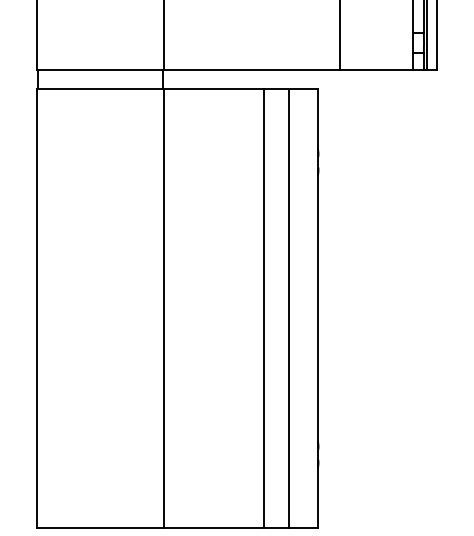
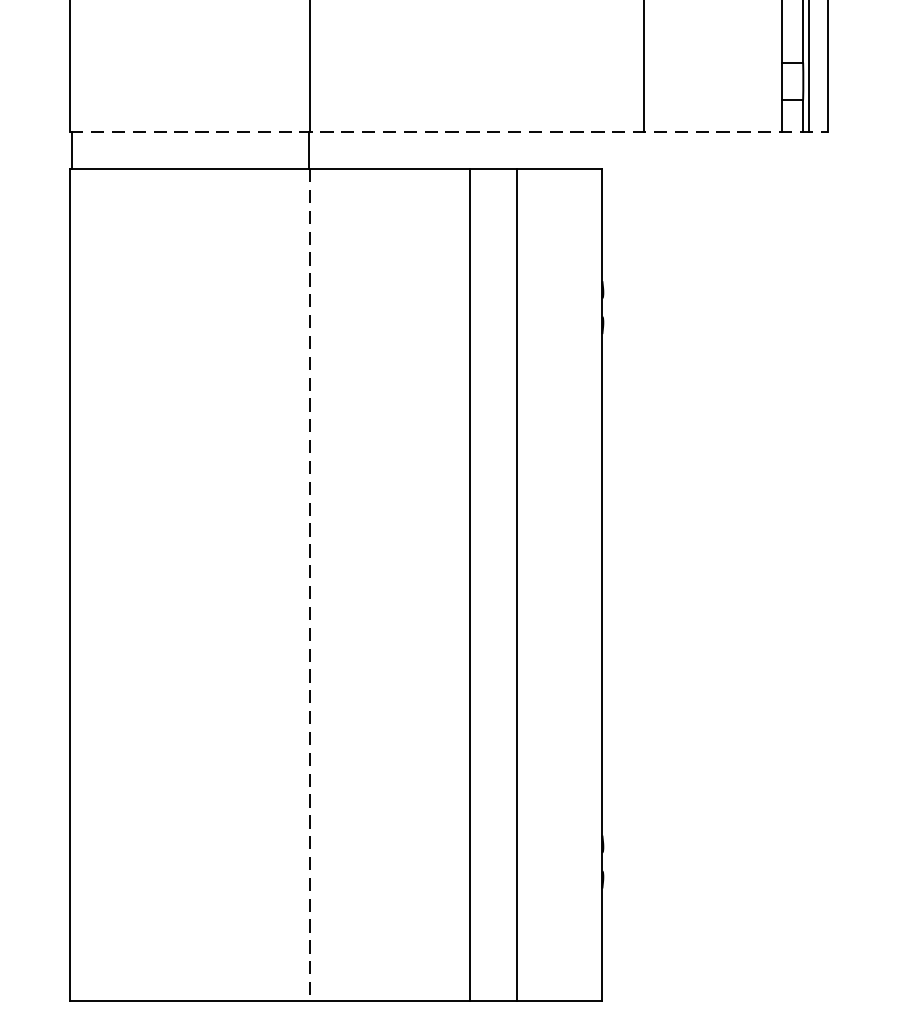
line: (236, 69) -> (448, 131), solid -> dashed
line: (264, 308) -> (470, 584), moved
line: (288, 308) -> (516, 584), moved
line: (163, 309) -> (309, 586), solid -> dashed

